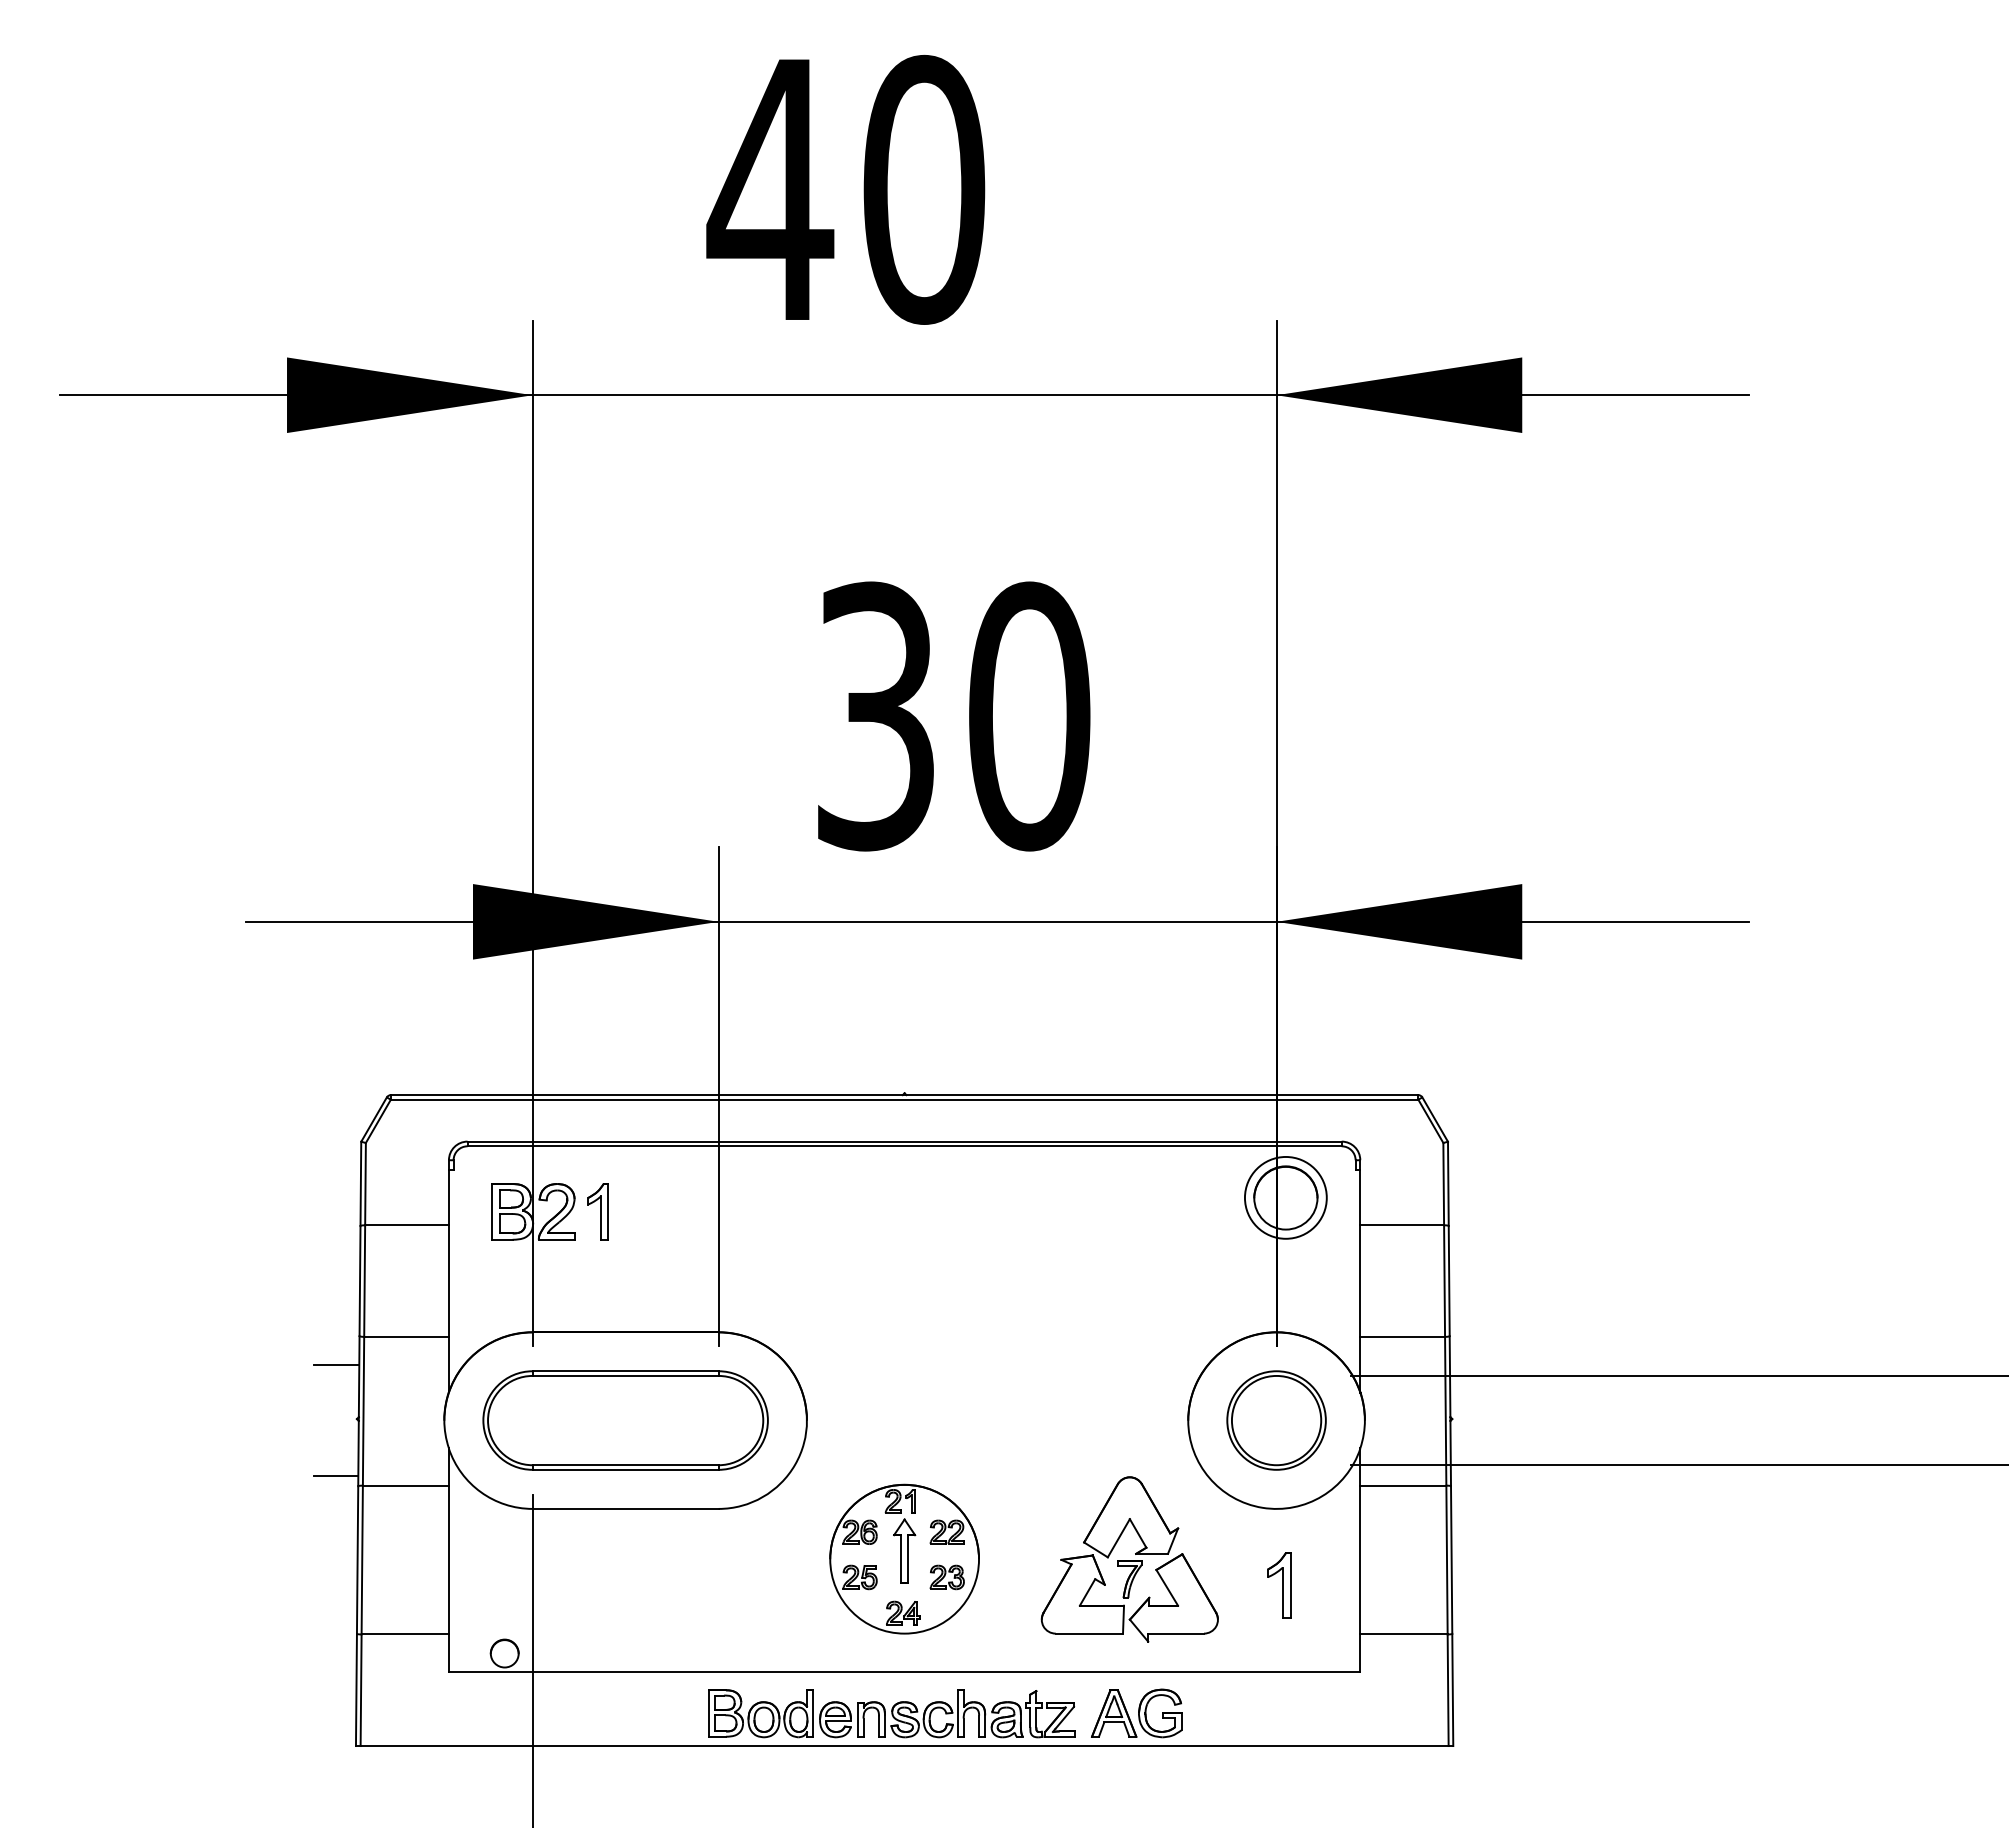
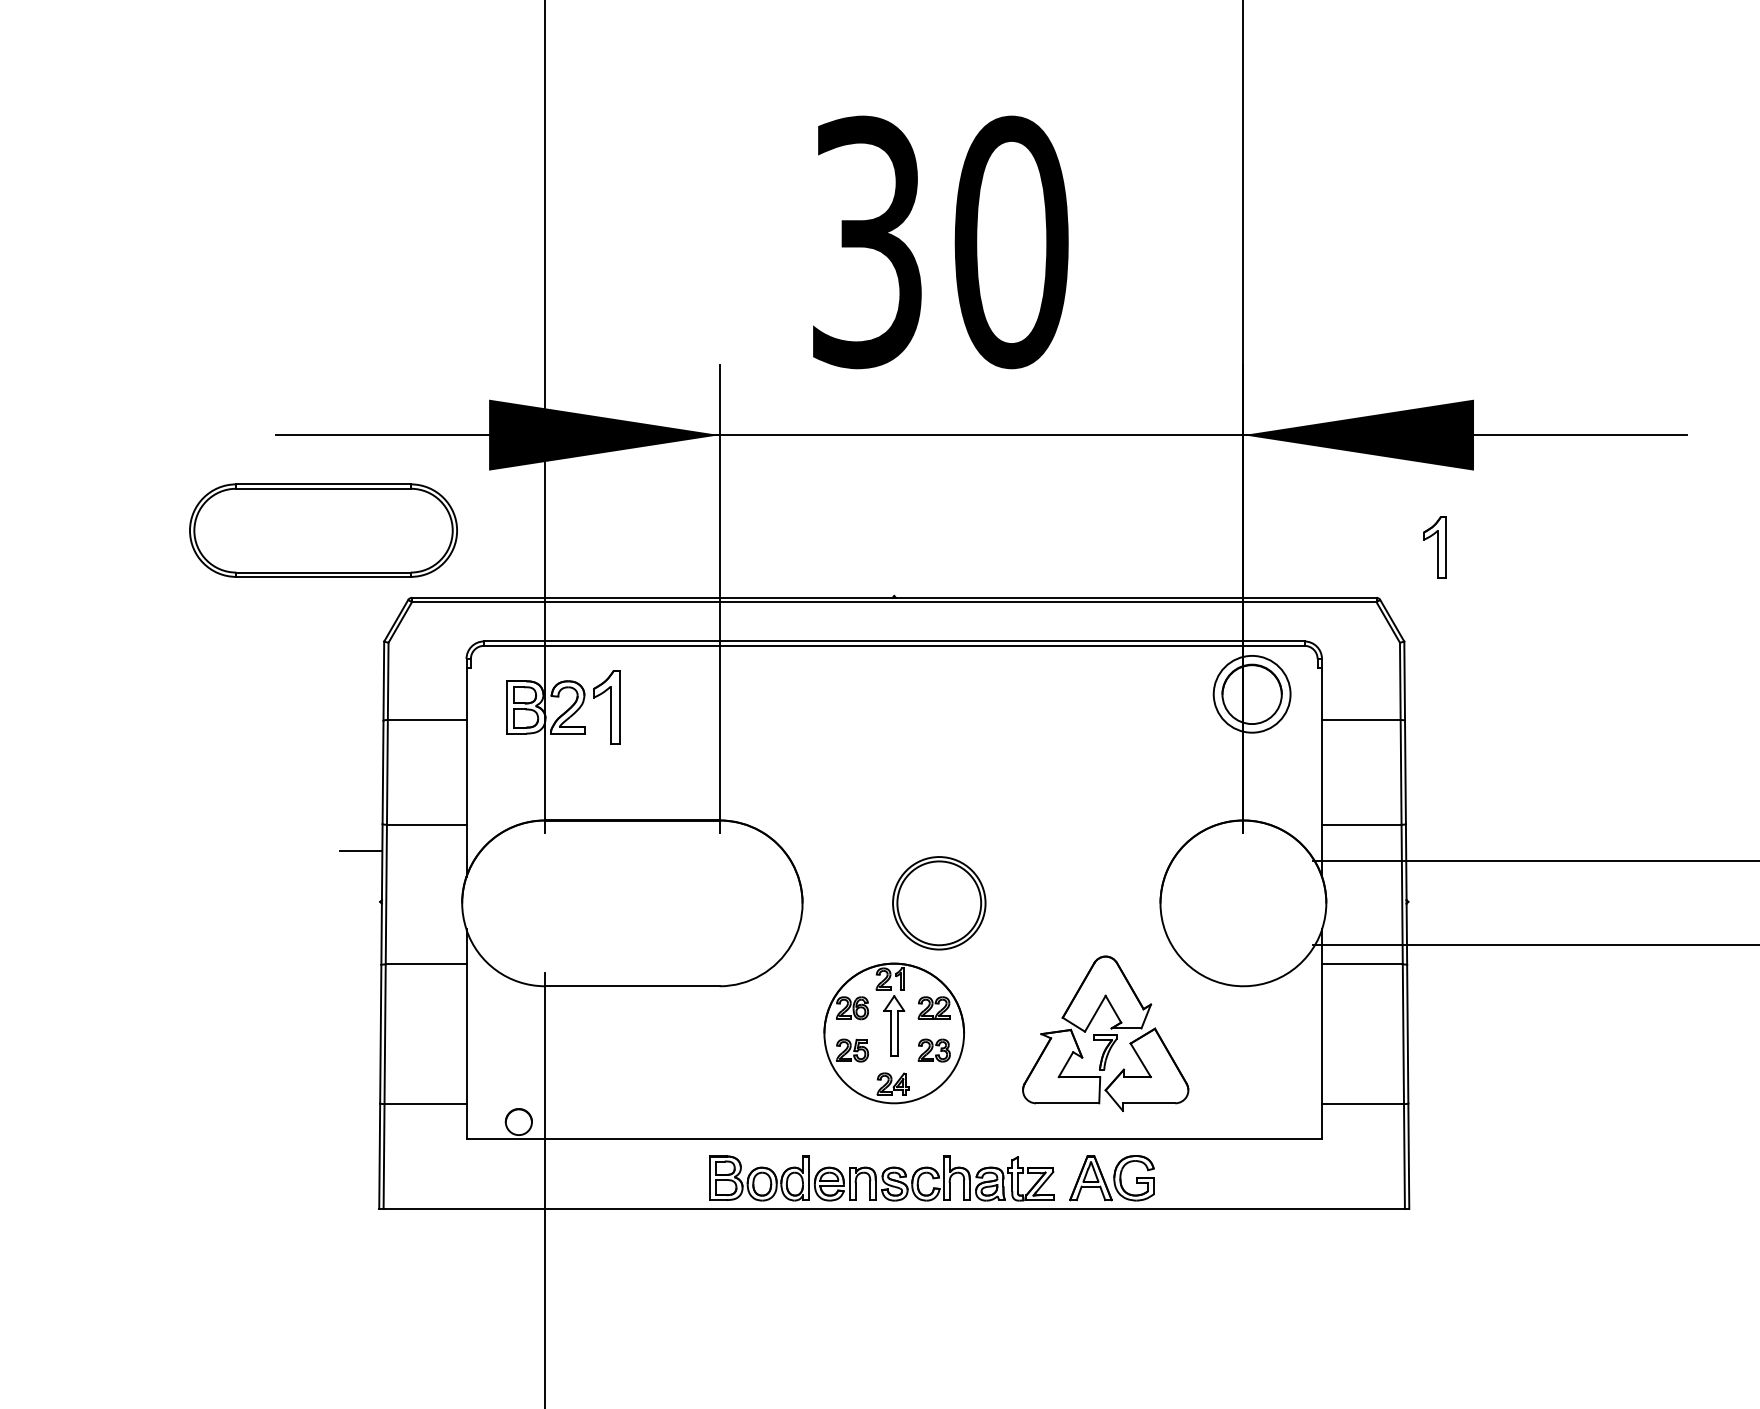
part: (597, 1211) -> (605, 707), size x1.4
part: (625, 1420) -> (323, 530), moved
part: (1276, 1420) -> (939, 903), moved
line: (336, 1476) -> (360, 955), removed
part: (1279, 1585) -> (1434, 547), moved

